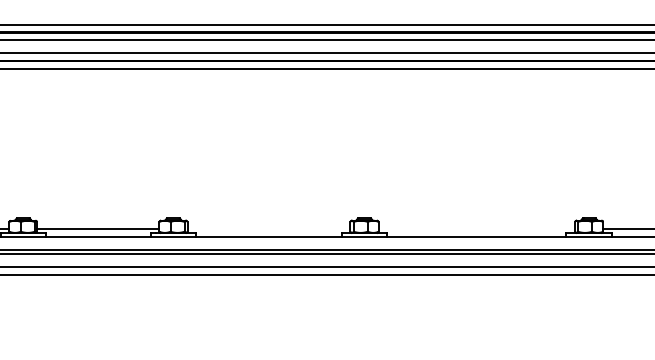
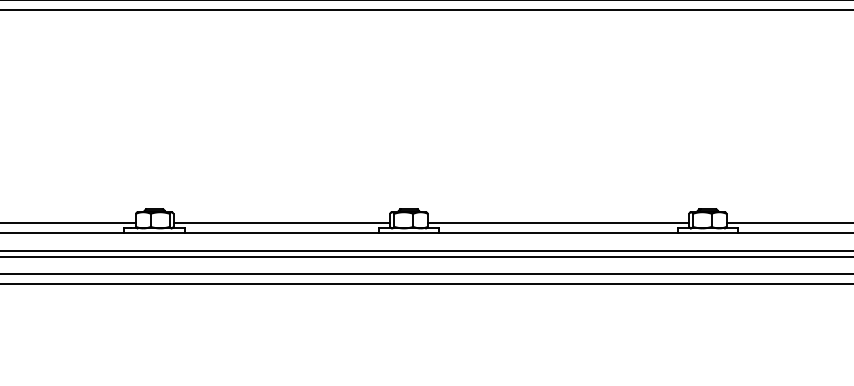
line: (268, 229) -> (281, 223), added
line: (476, 229) -> (557, 223), added

